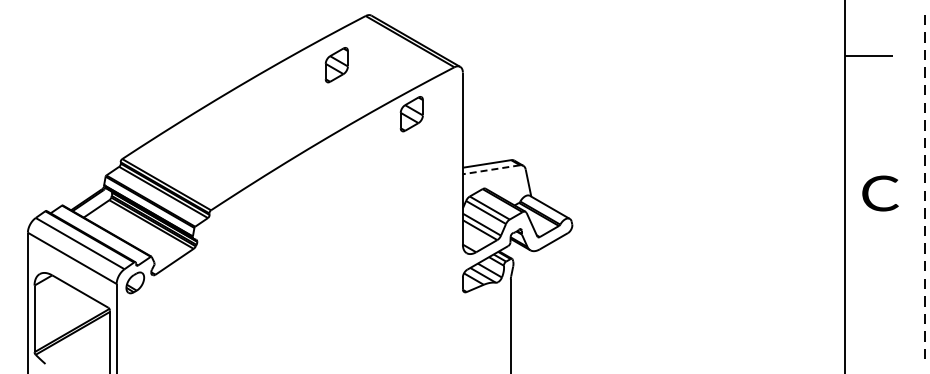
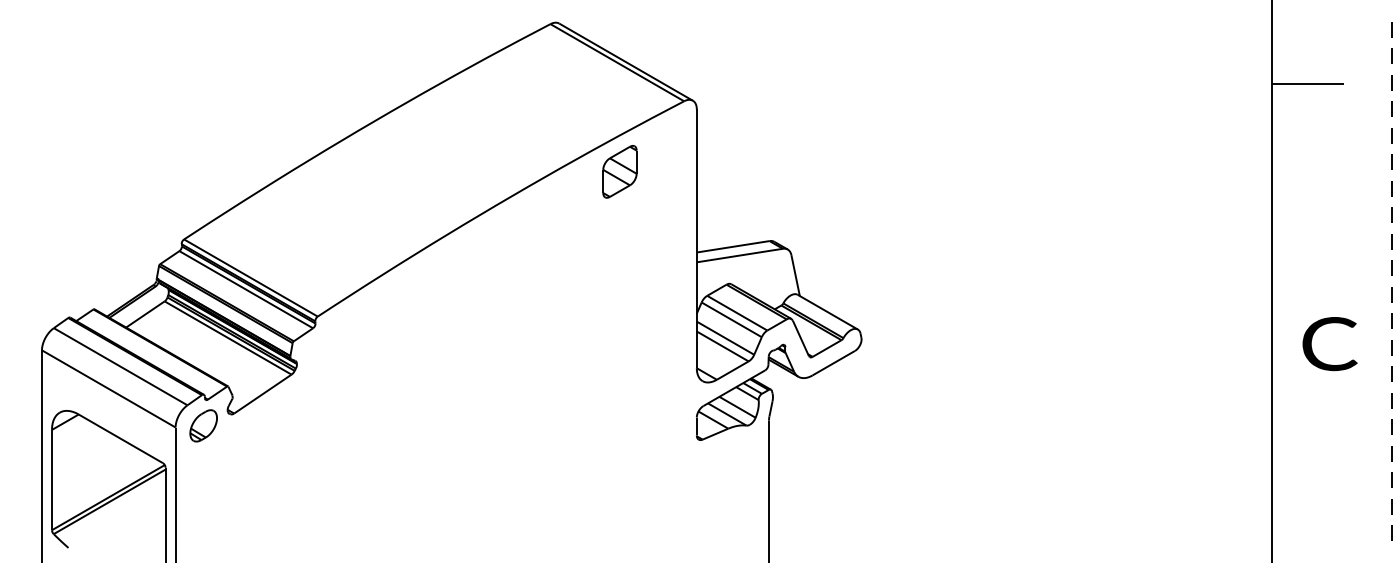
part: (336, 65) -> (506, 98), removed
line: (491, 169) -> (739, 255), dashed -> solid
text: (880, 193) -> (1330, 343), moved

